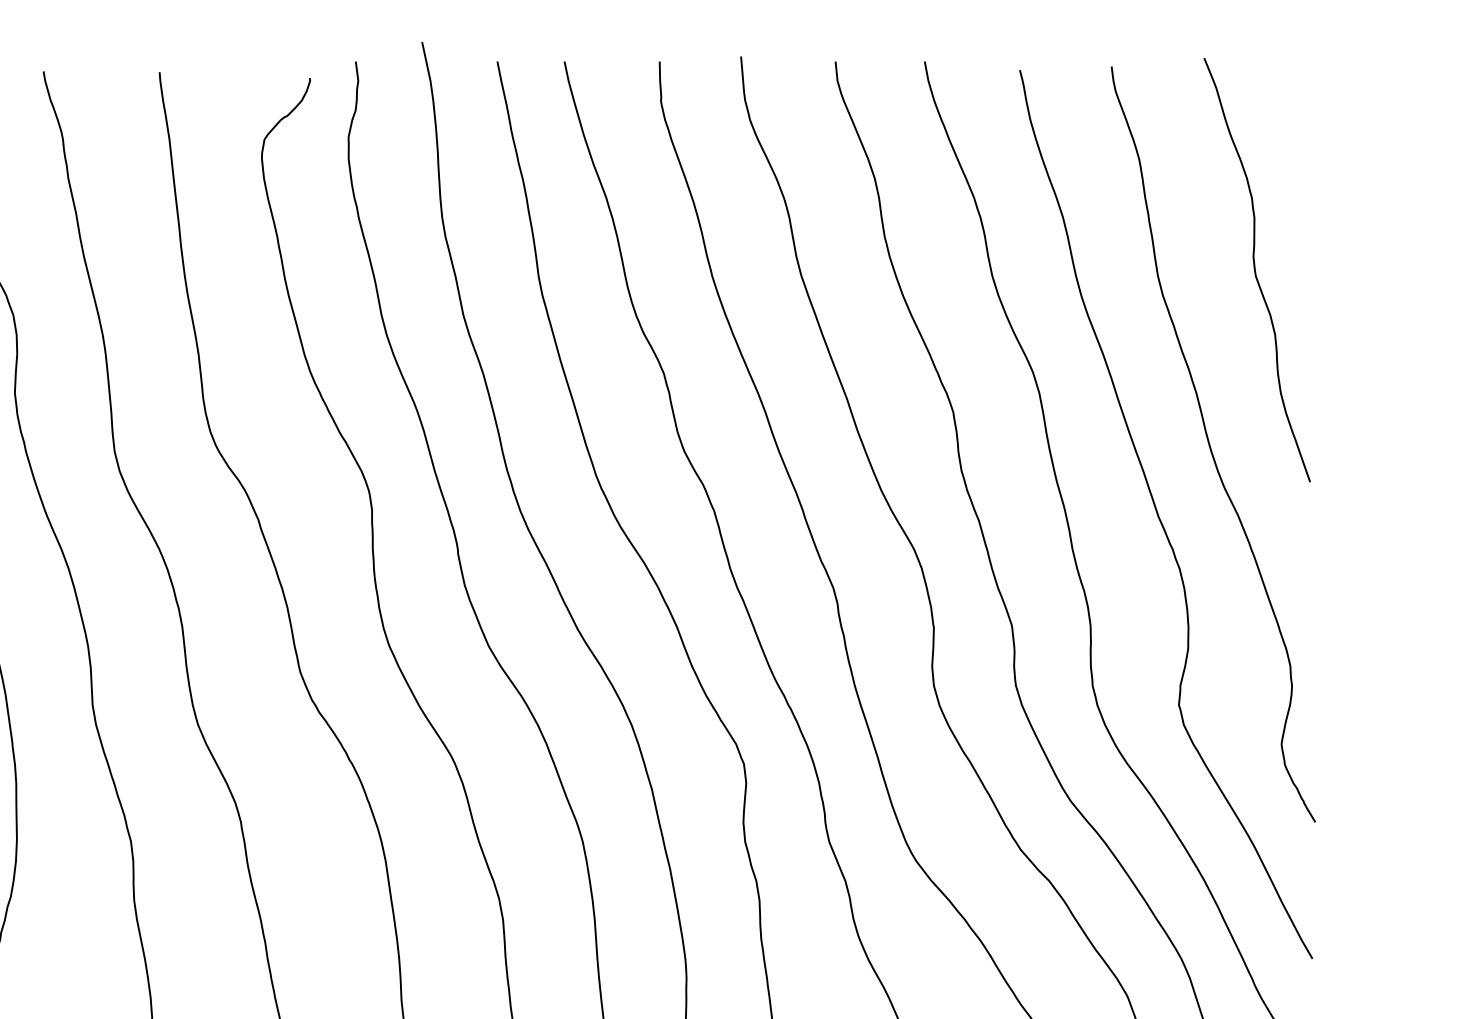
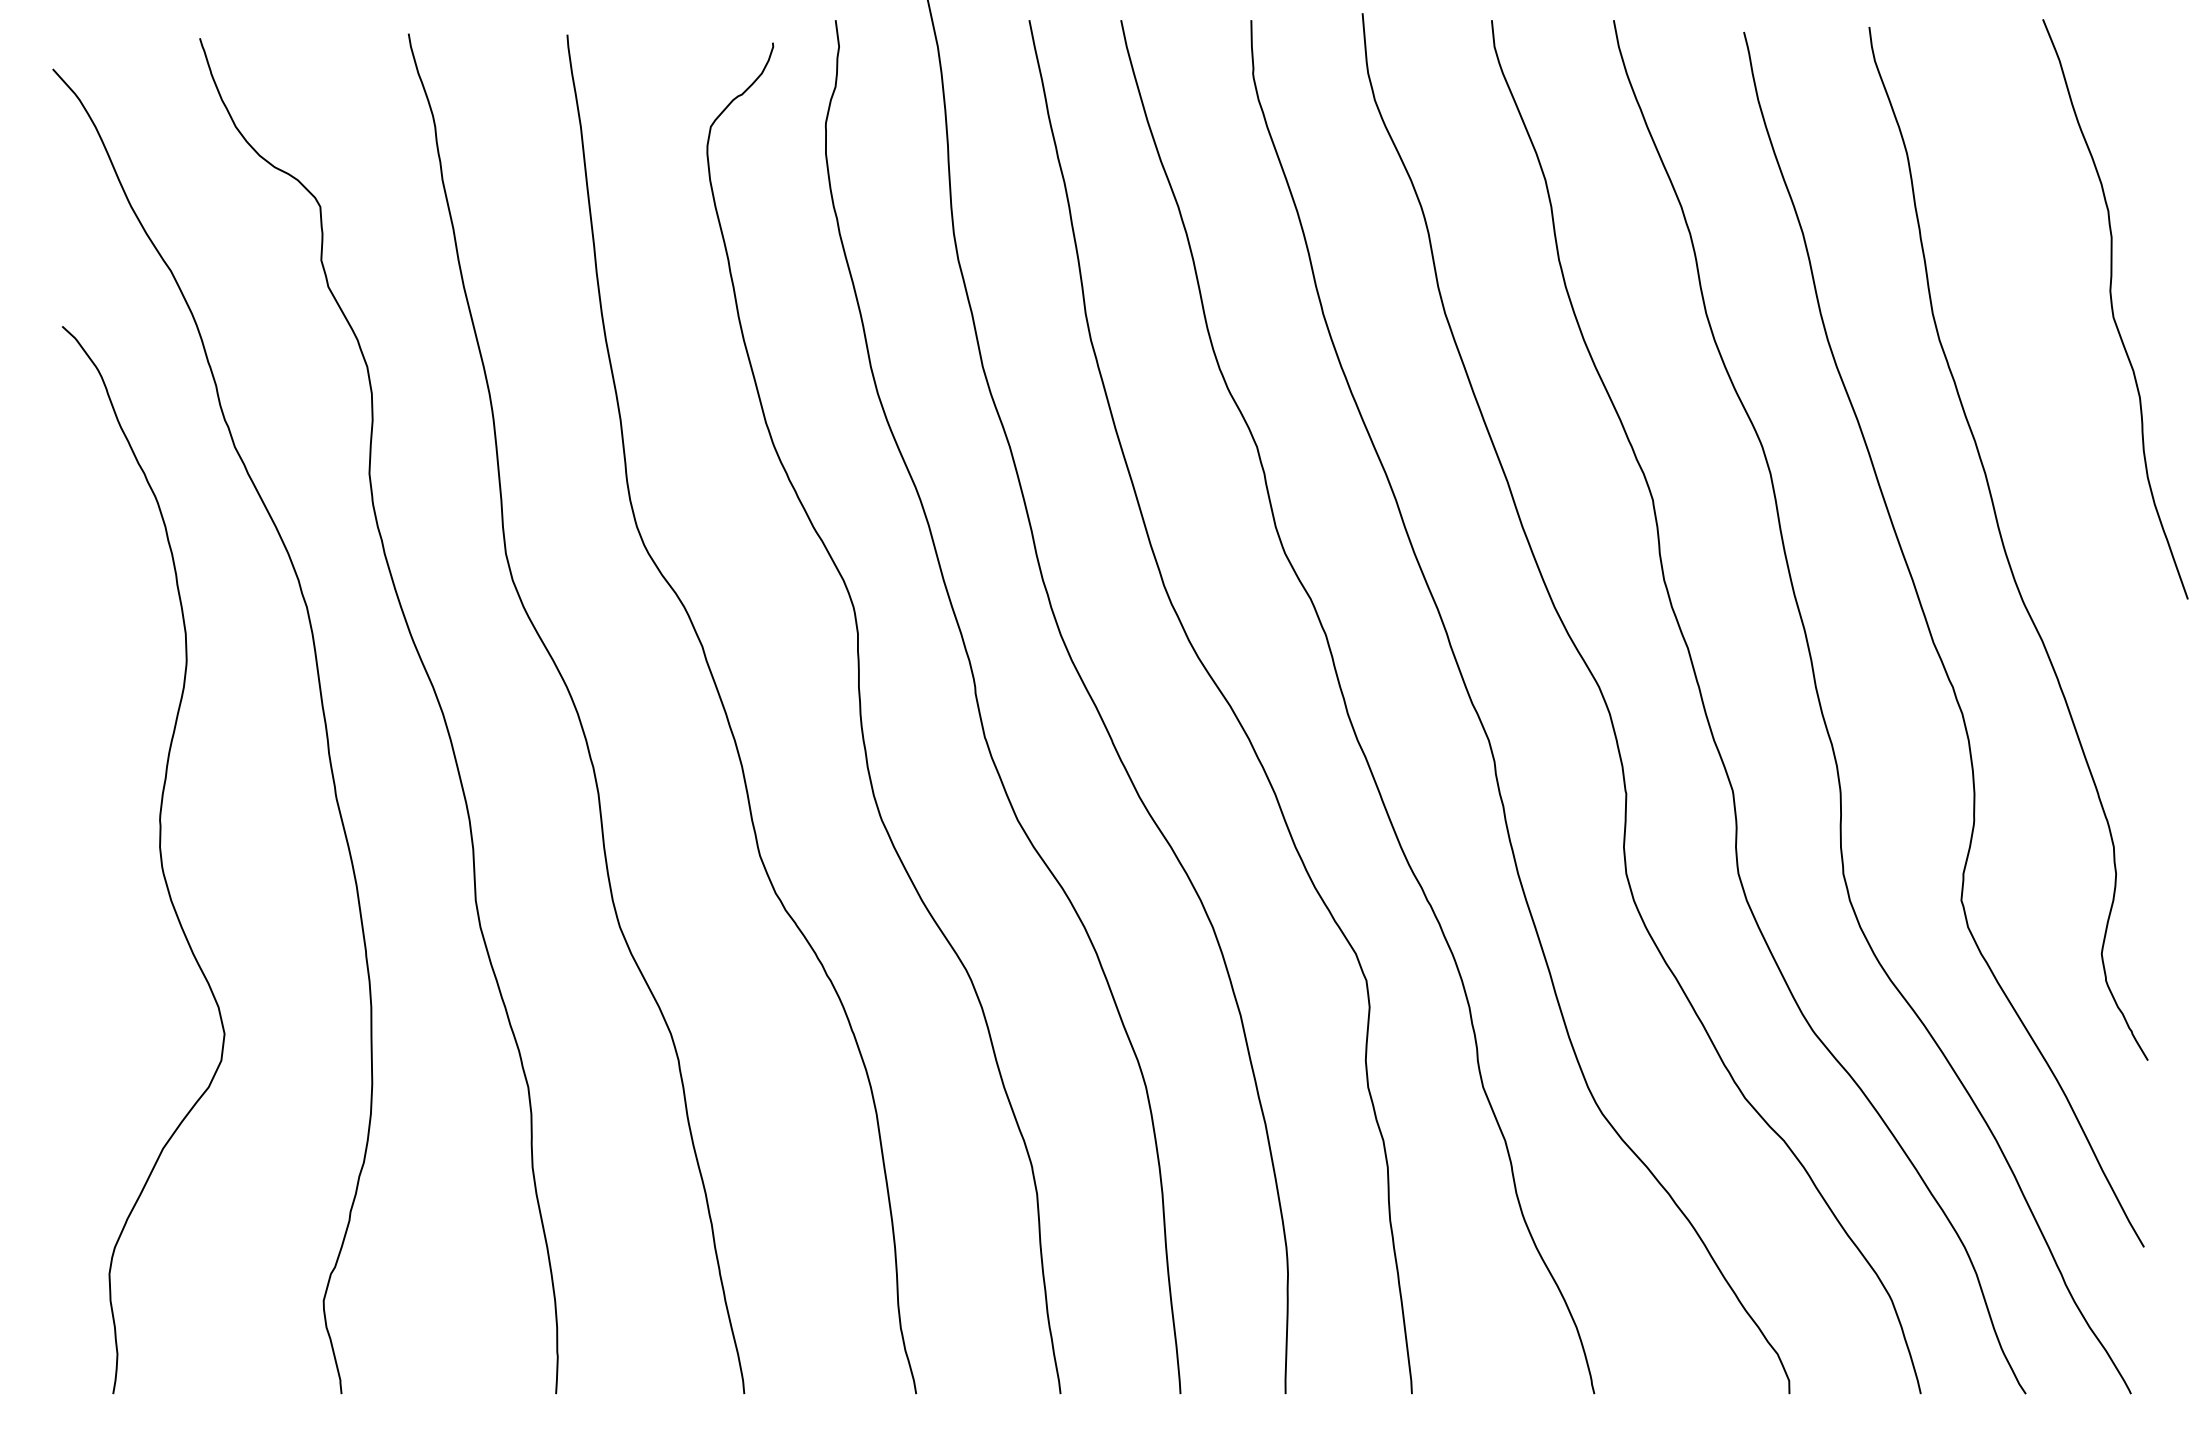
curve: (1255, 270) -> (2113, 309), moved

